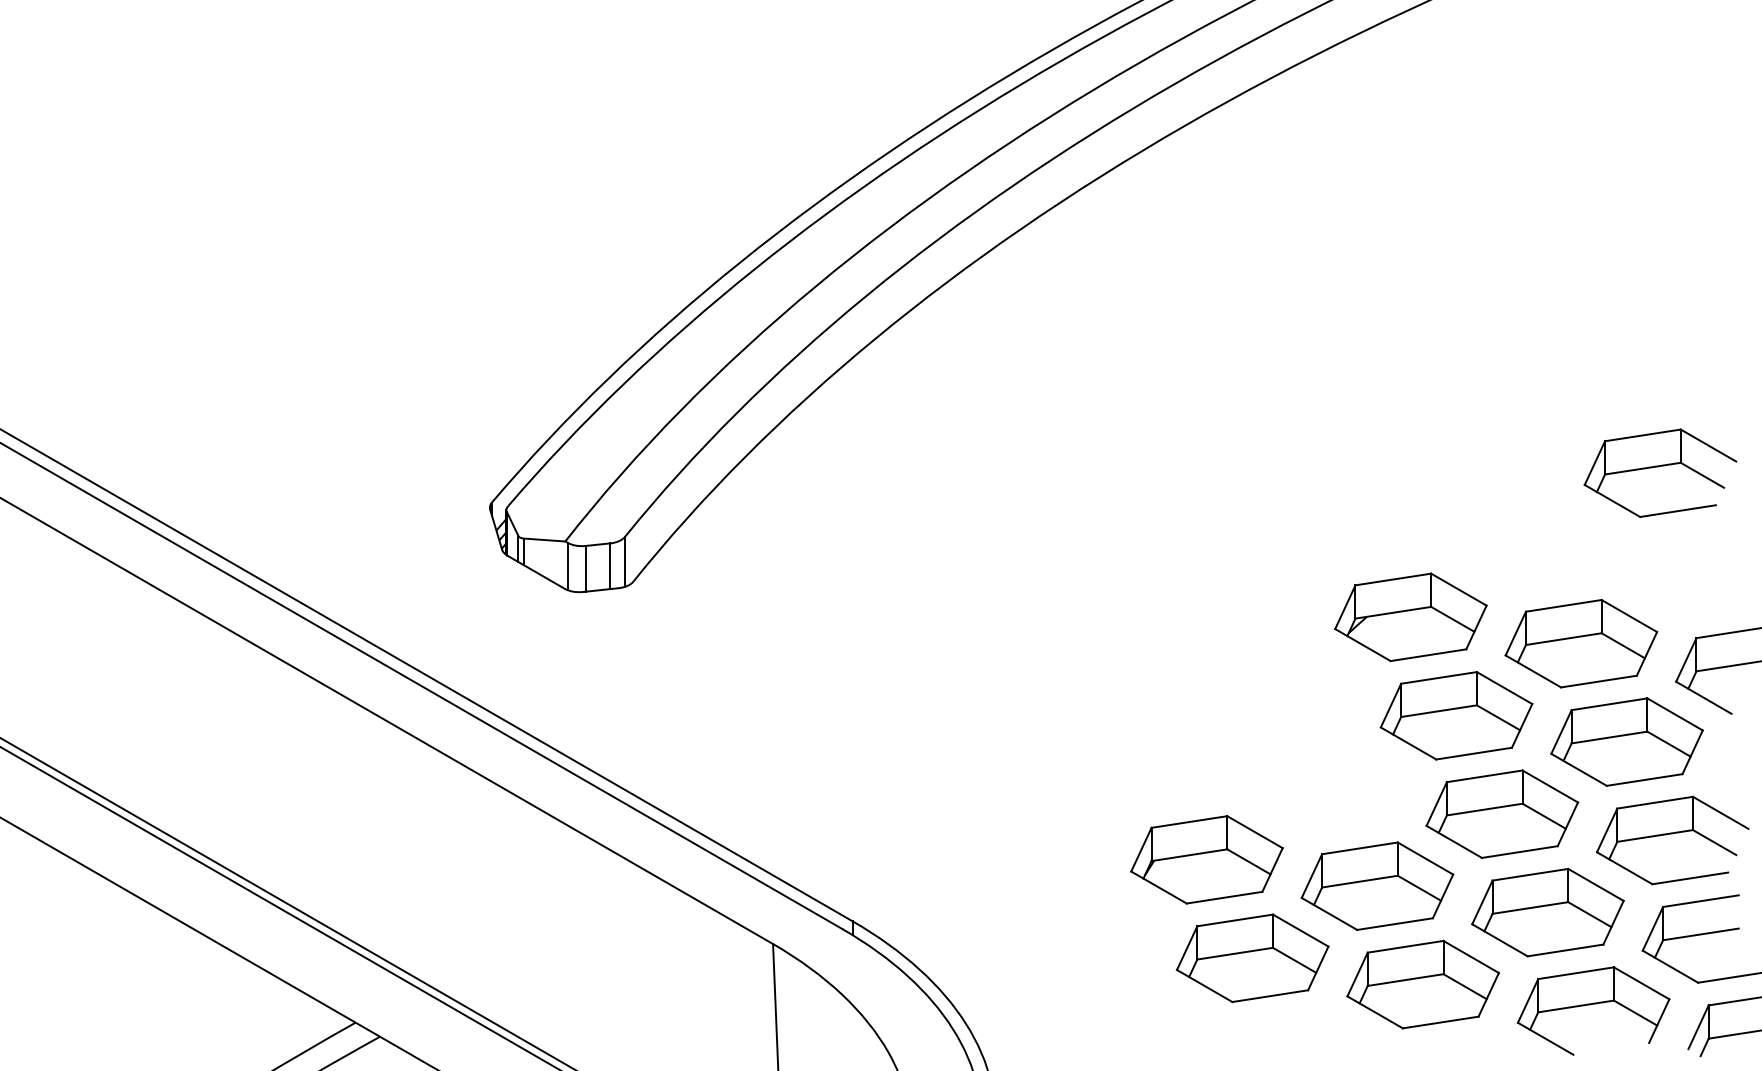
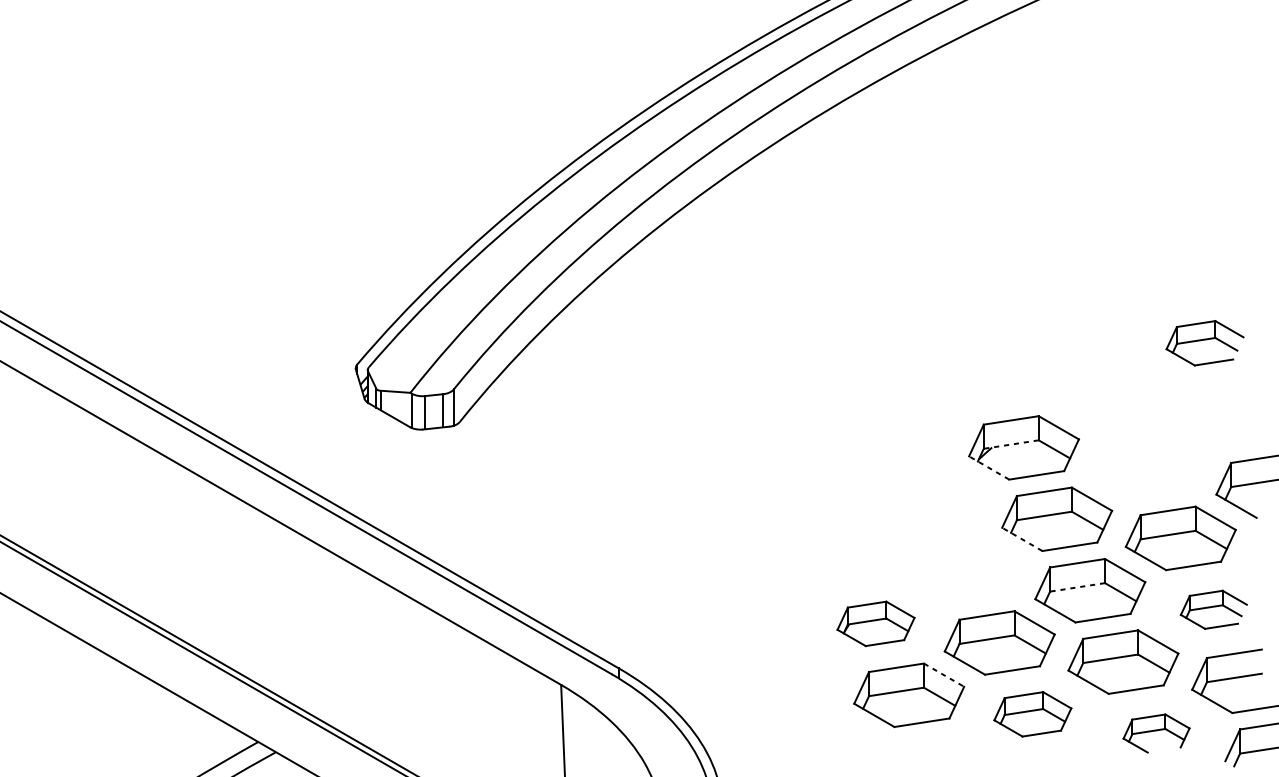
part: (1660, 472) -> (1205, 342), size x0.7
line: (1392, 612) -> (1010, 444), solid -> dashed
part: (1581, 643) -> (1147, 466), removed
line: (1362, 645) -> (988, 468), solid -> dashed
line: (1408, 743) -> (1022, 539), solid -> dashed
line: (1484, 809) -> (1077, 587), solid -> dashed
part: (1672, 840) -> (1213, 609), size x0.6
part: (1206, 859) -> (875, 623), size x0.7
line: (1301, 930) -> (944, 675), solid -> dashed
part: (1422, 984) -> (1032, 714), size x0.7
part: (1593, 1010) -> (1156, 733), size x0.6

